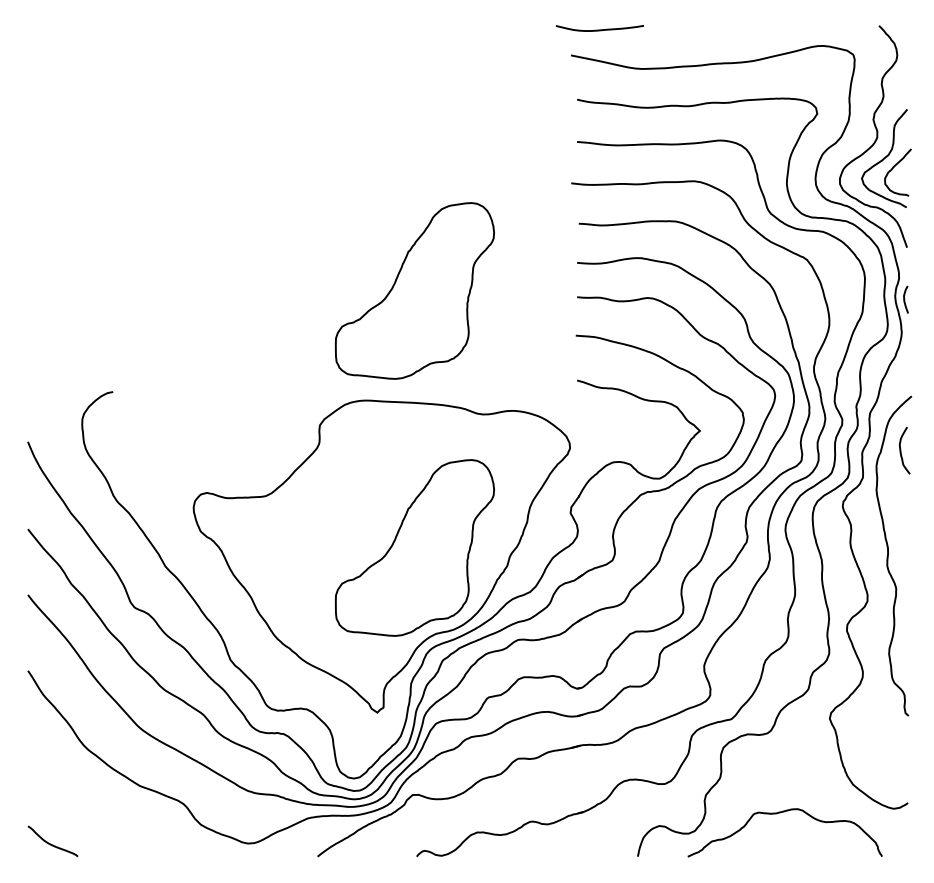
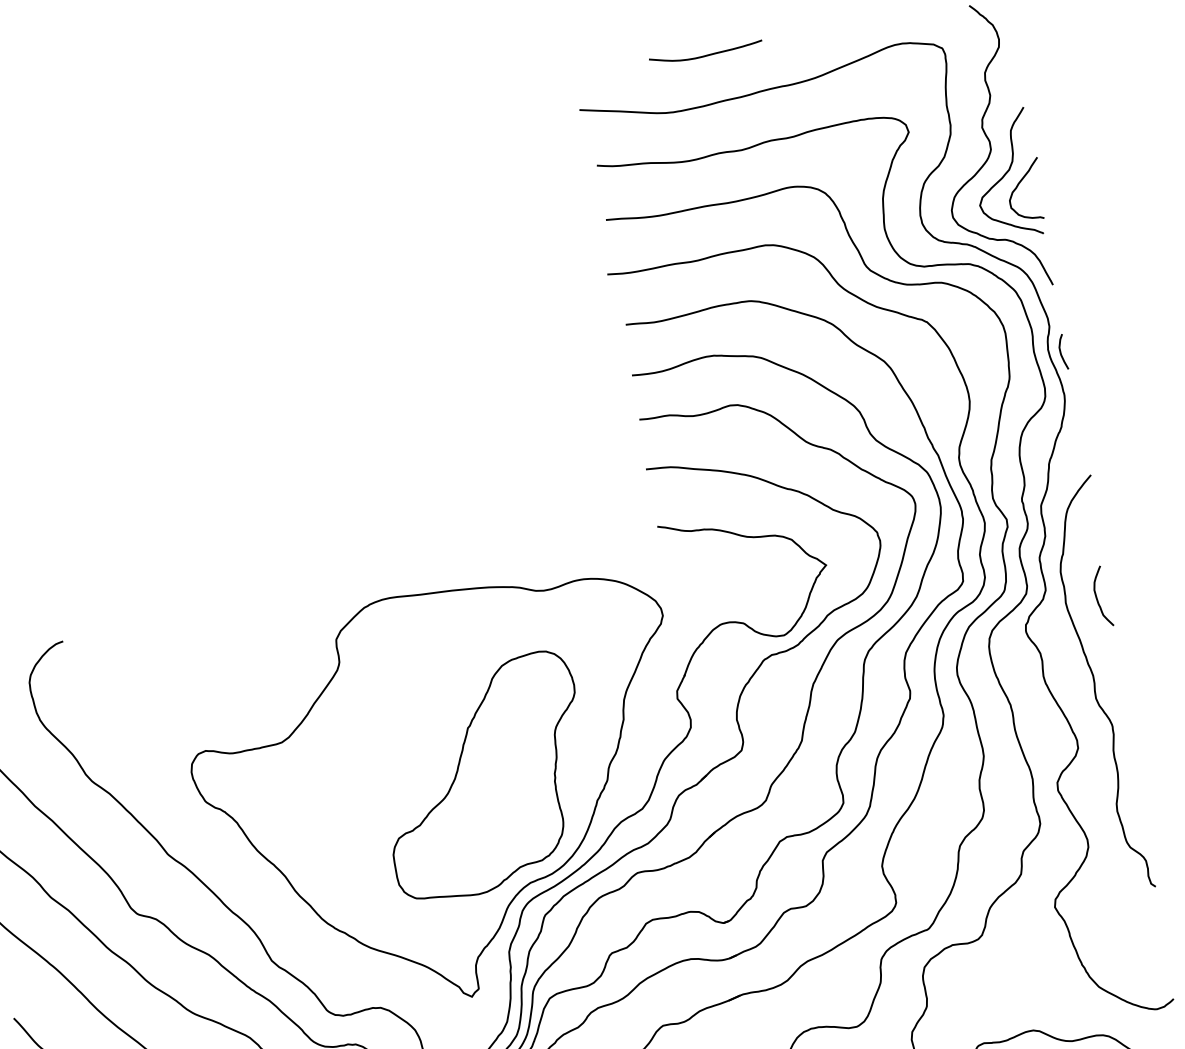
curve: (599, 29) -> (705, 54), moved
part: (414, 290) -> (428, 446), removed
curve: (901, 450) -> (1097, 597), moved

